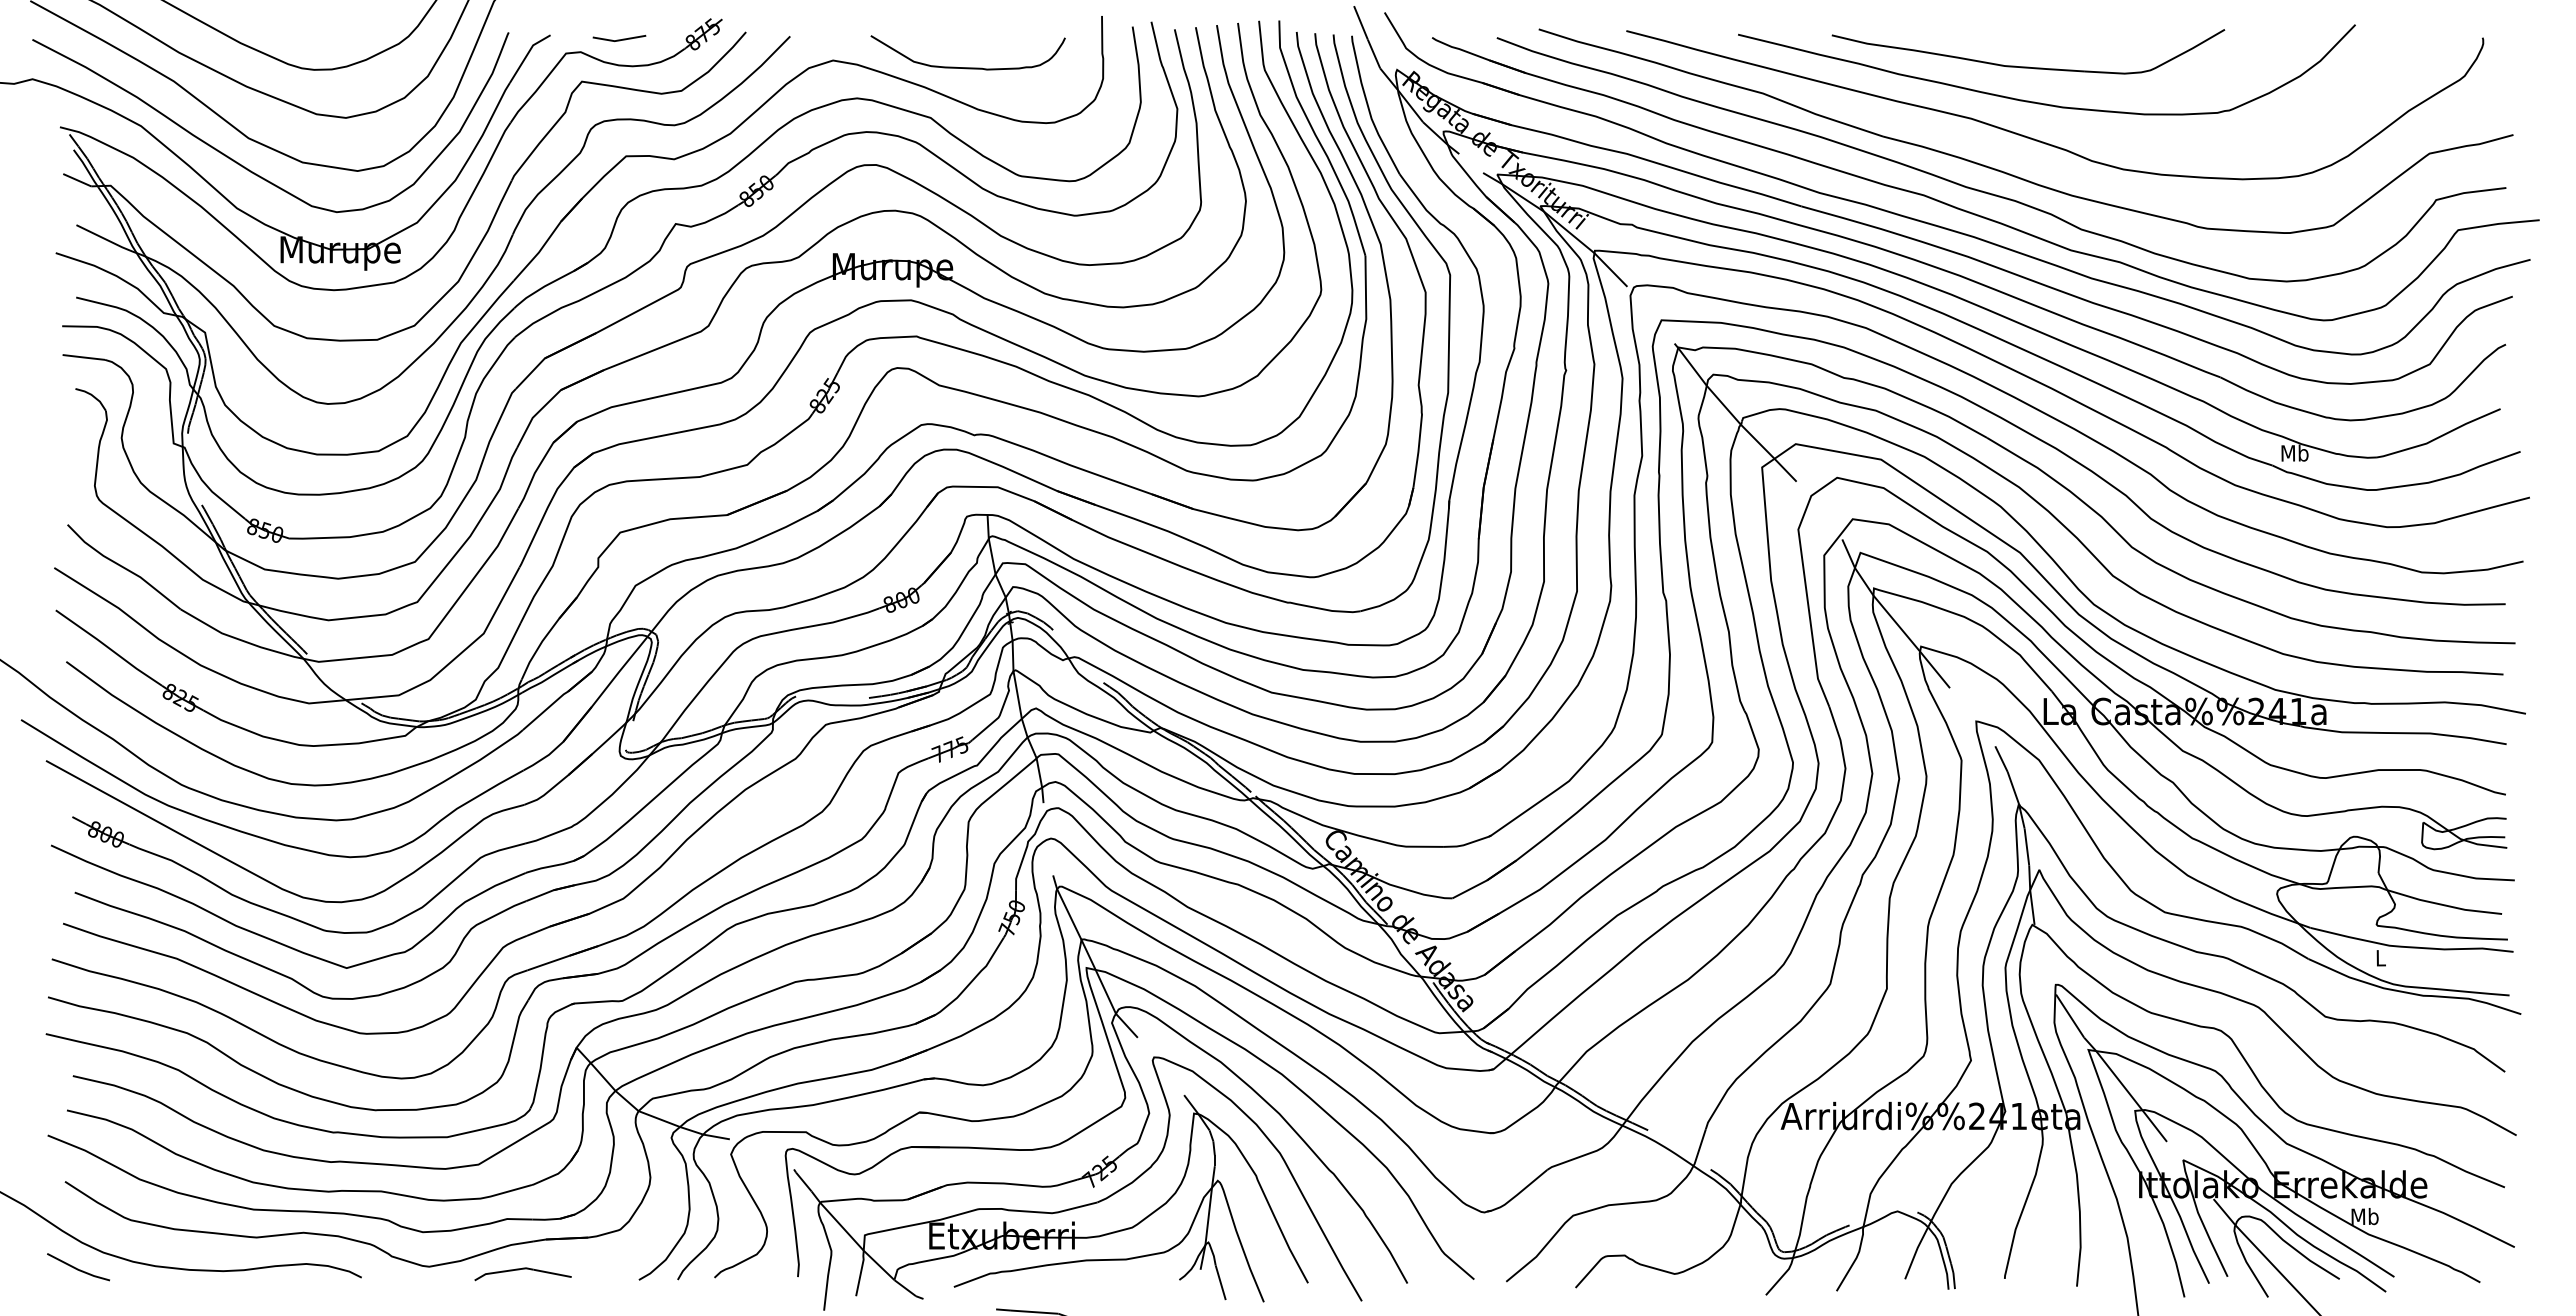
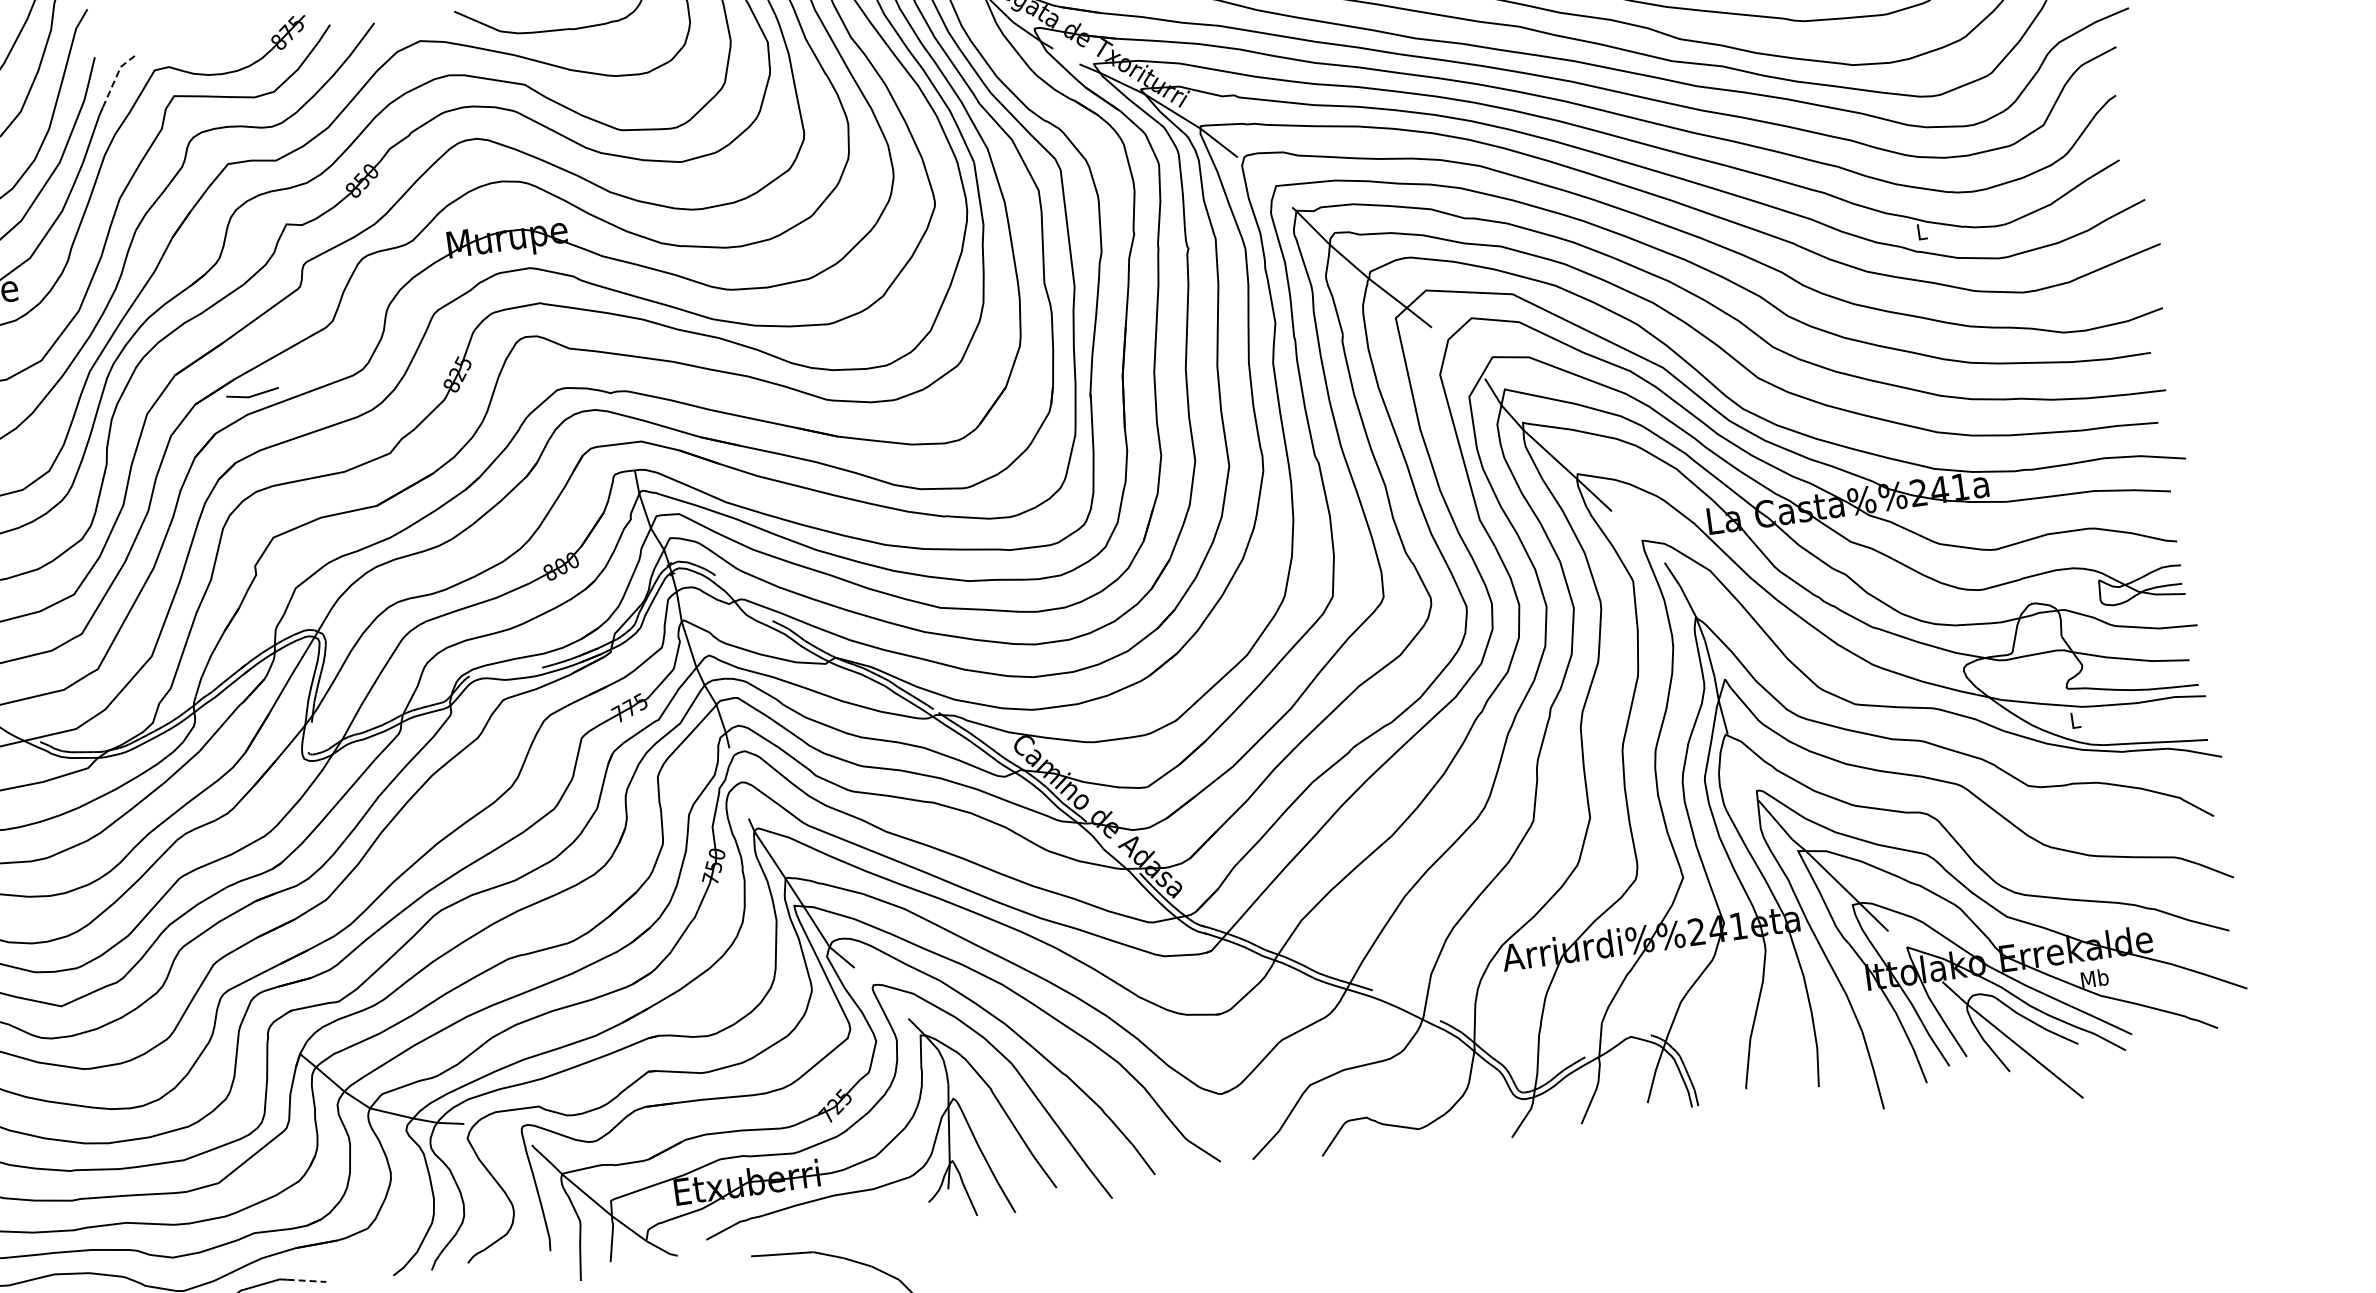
line: (619, 39) -> (253, 395), moved
line: (527, 54) -> (116, 76), solid -> dashed
text: (2294, 452) -> (1921, 231), Mb -> L
line: (553, 1273) -> (307, 1280), solid -> dashed

